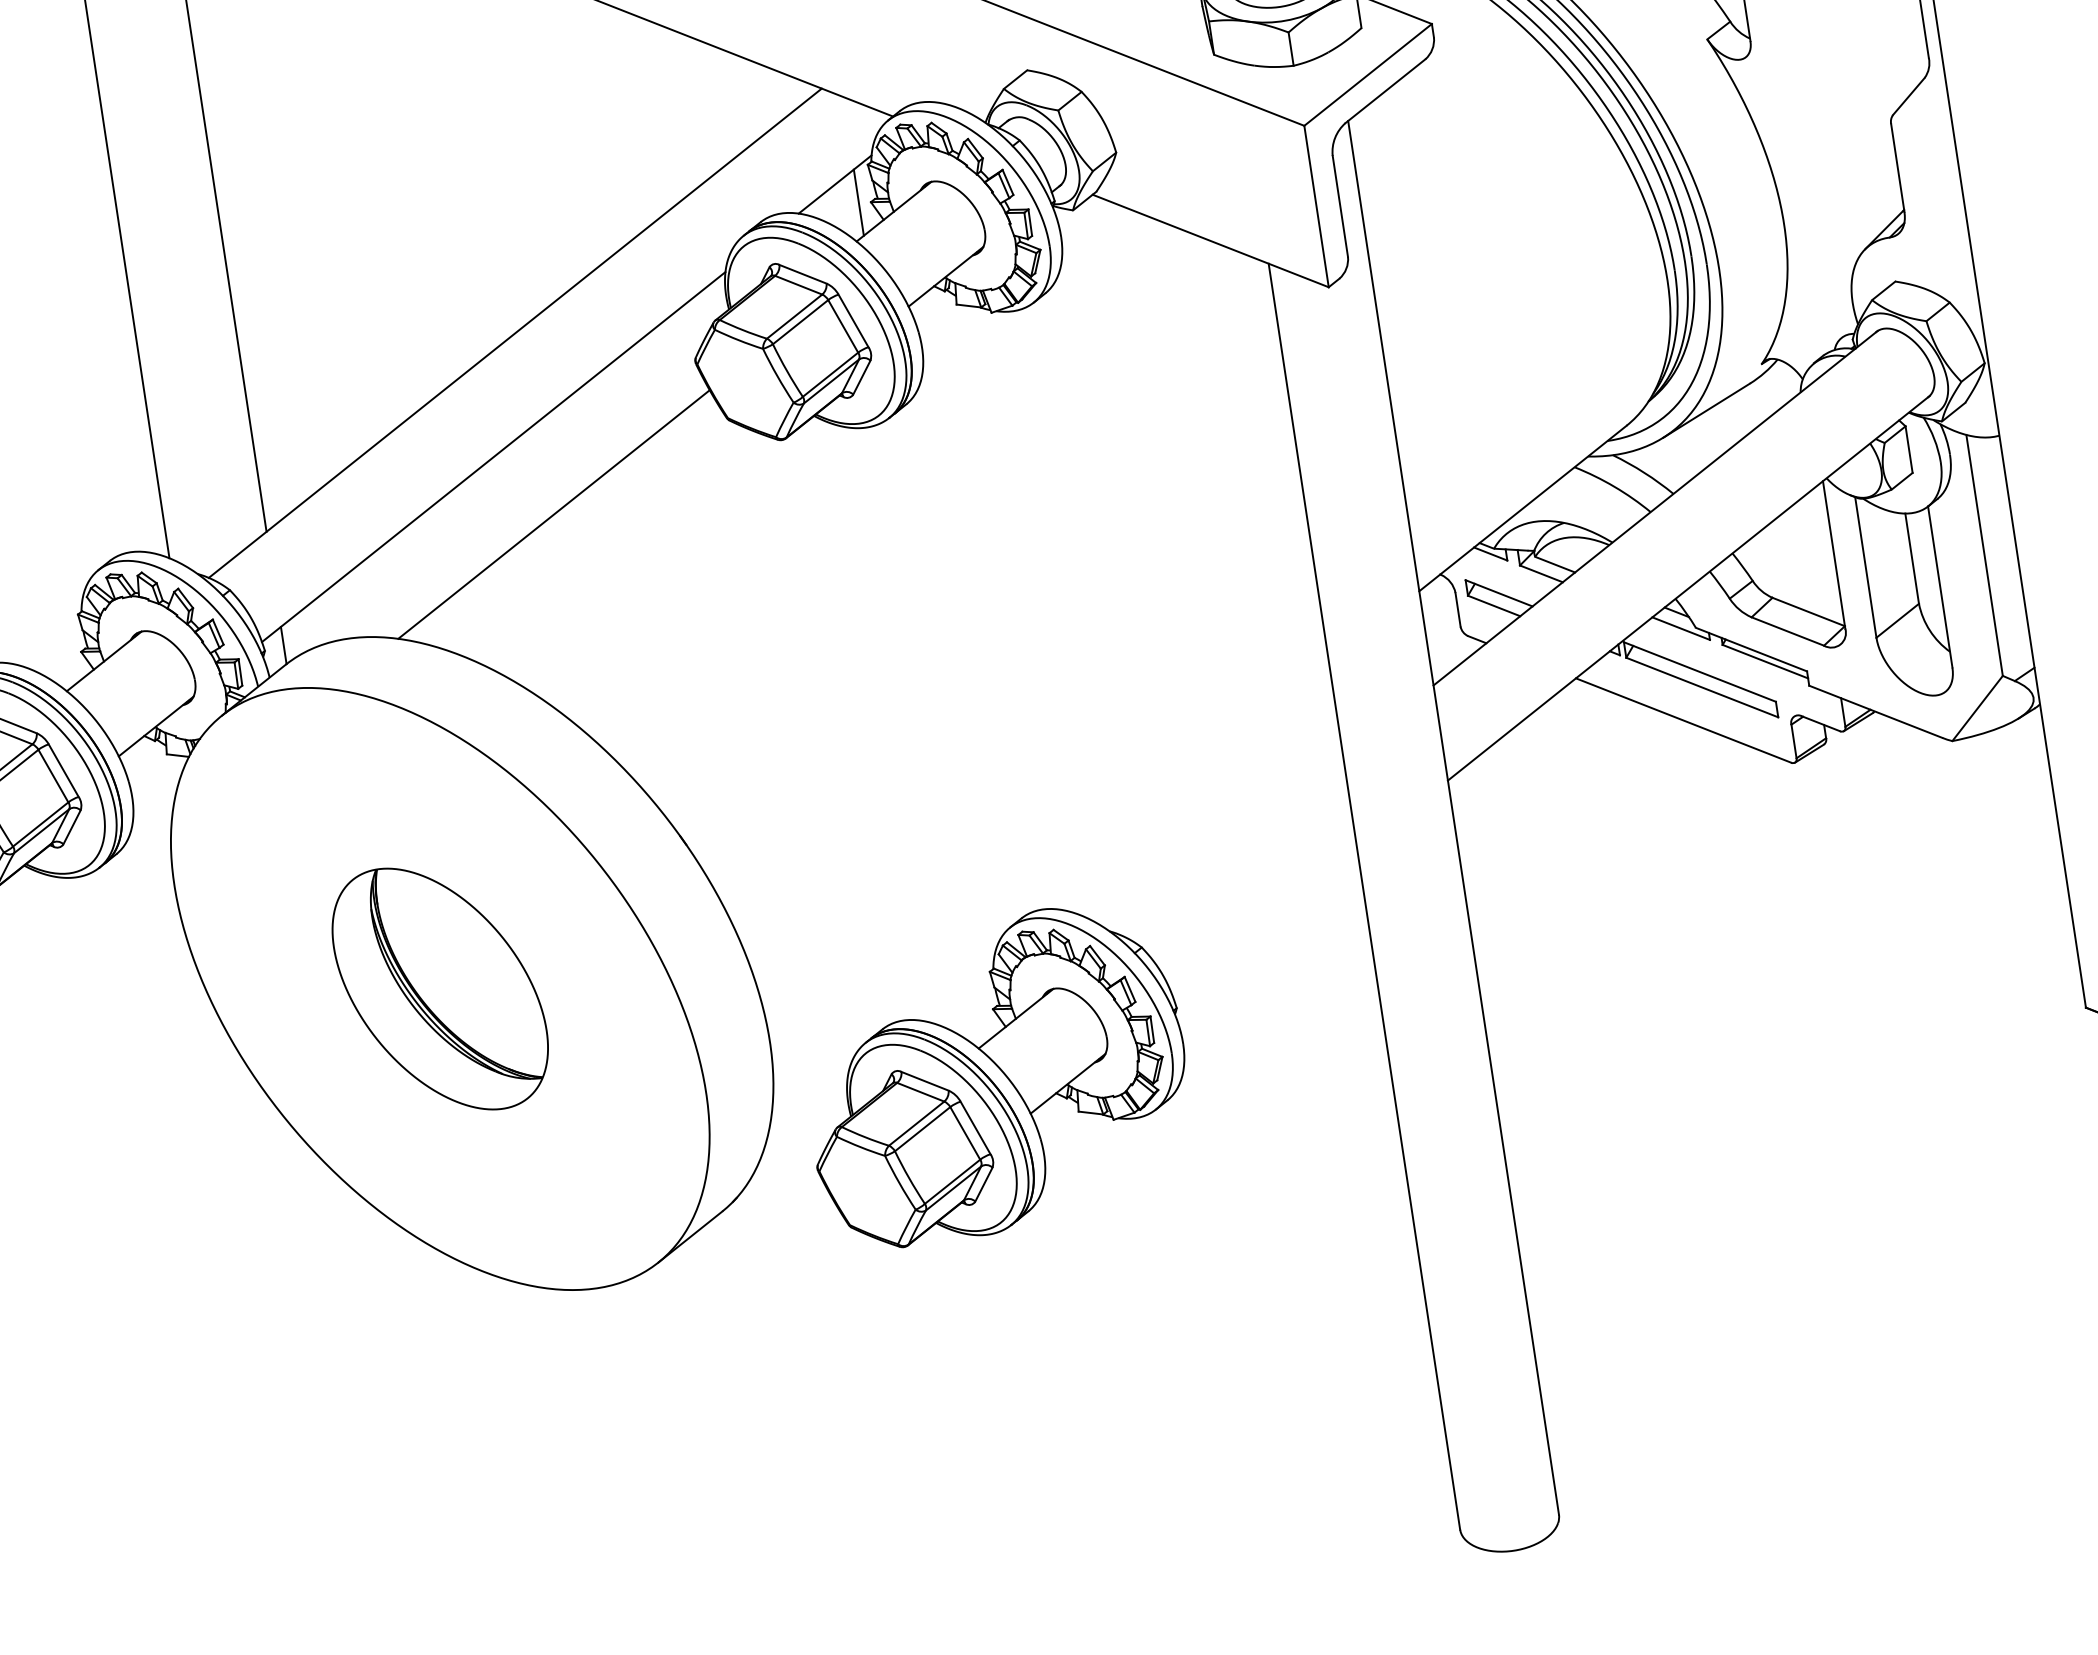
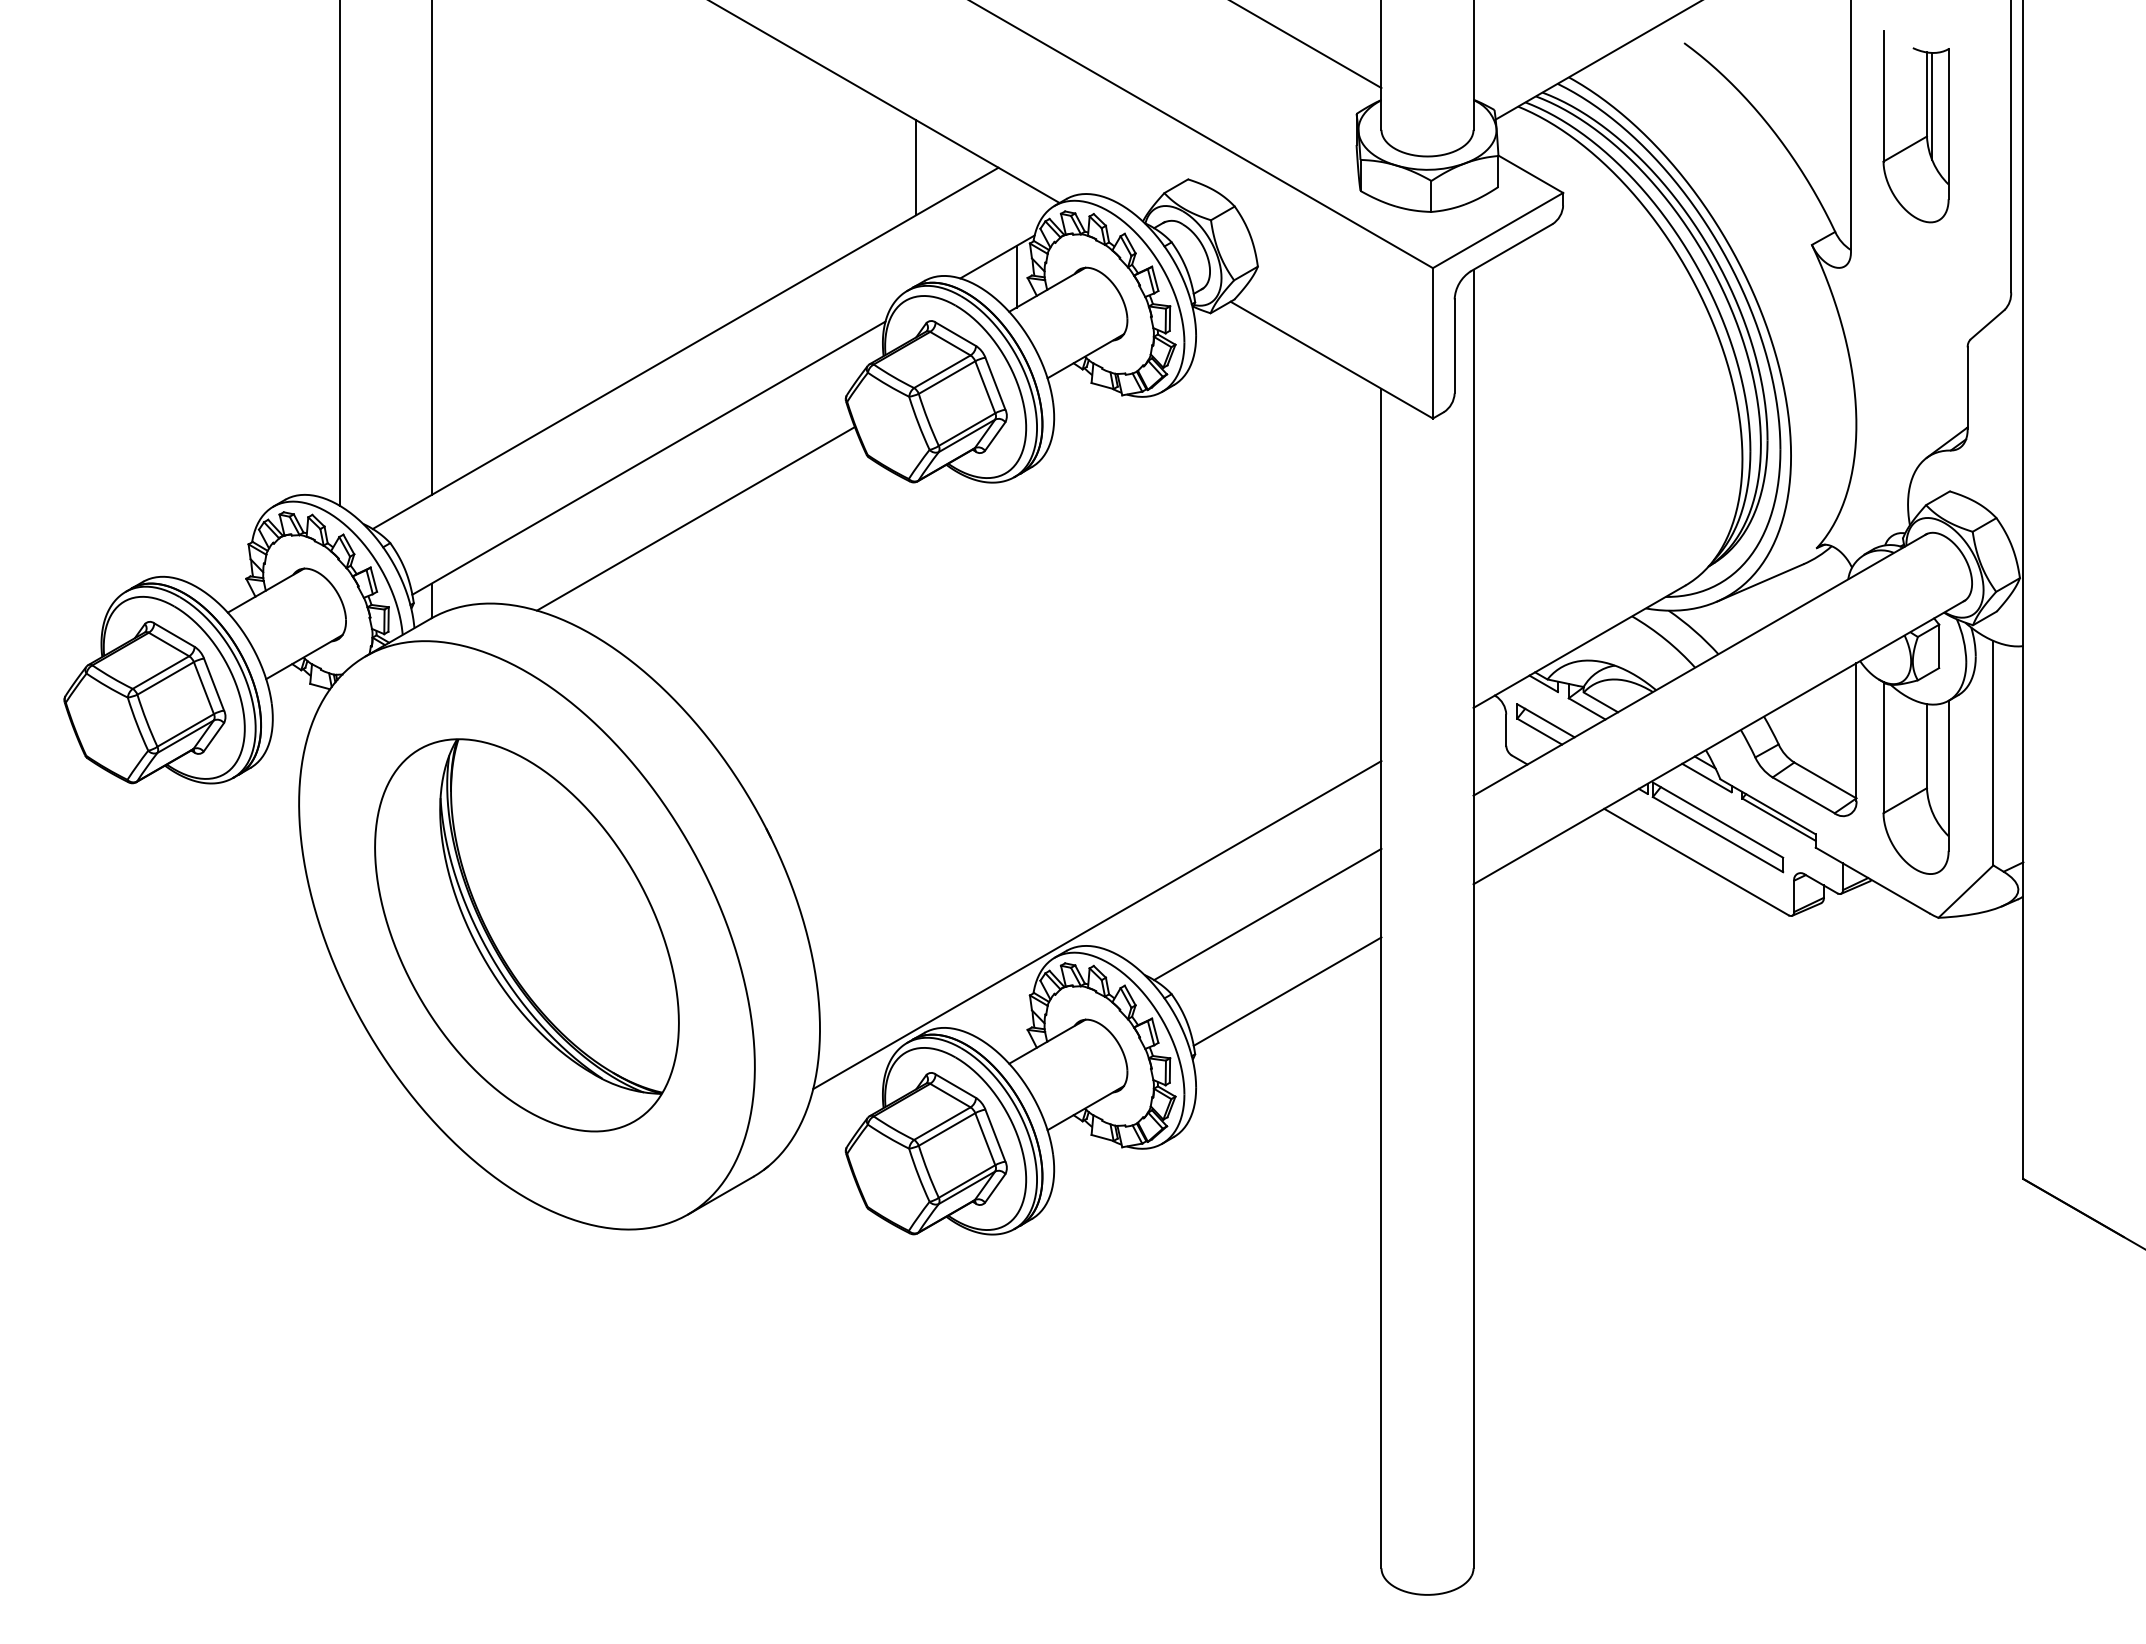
line: (733, 101) -> (916, 167), added
line: (1231, 846) -> (1267, 914), added
line: (1051, 885) -> (1097, 925), added
line: (1265, 925) -> (1287, 991), added
part: (439, 989) -> (526, 935), size x1.67

